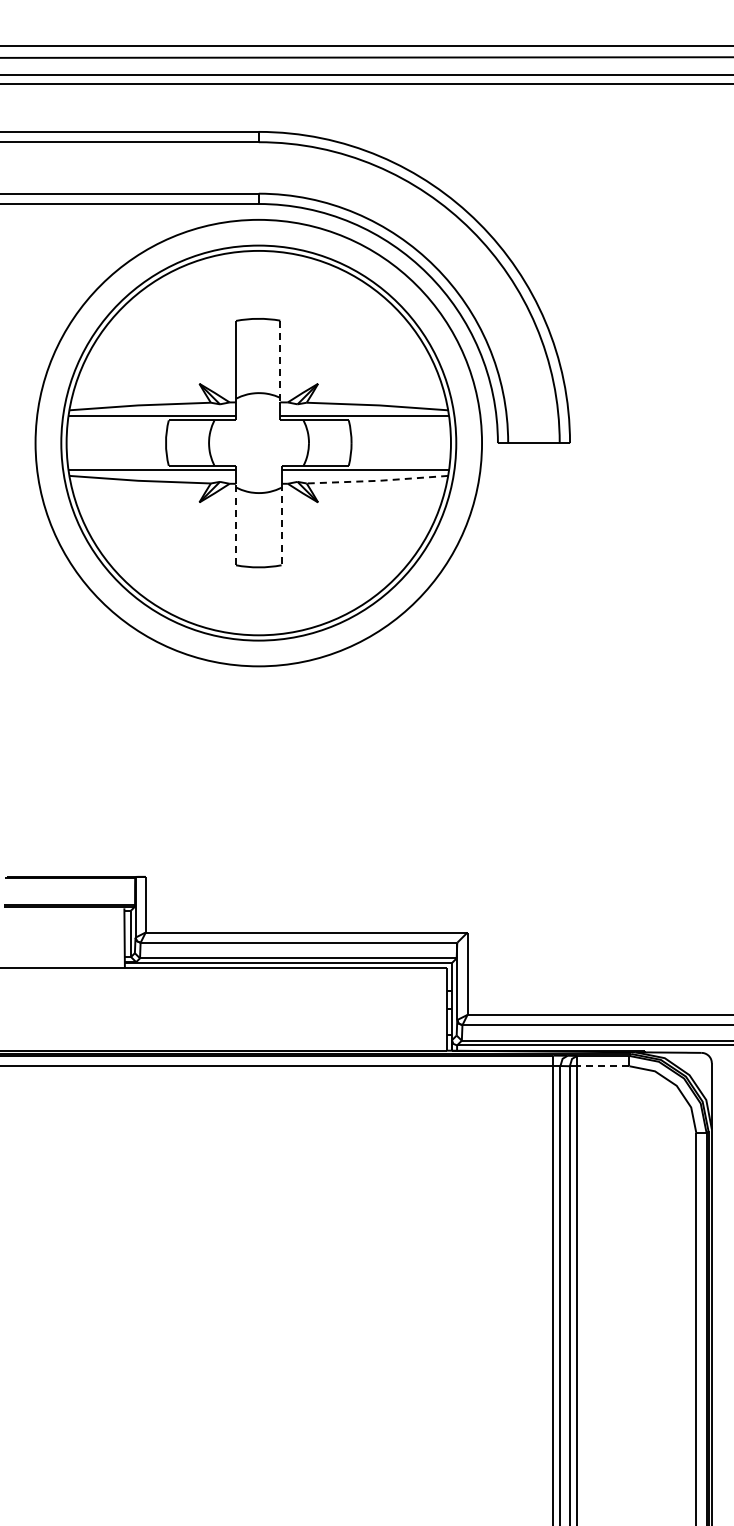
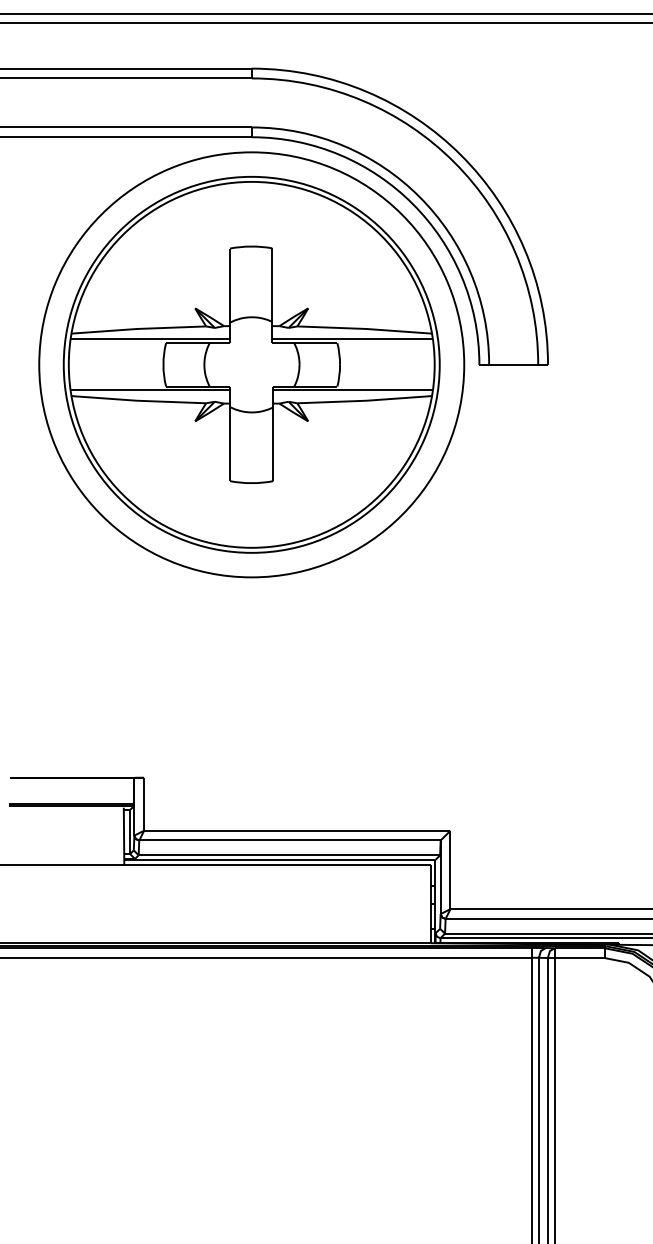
line: (280, 361) -> (272, 287), dashed -> solid
line: (377, 480) -> (364, 400), dashed -> solid
line: (236, 524) -> (230, 442), dashed -> solid
line: (281, 524) -> (273, 442), dashed -> solid
line: (602, 1066) -> (578, 958), dashed -> solid

